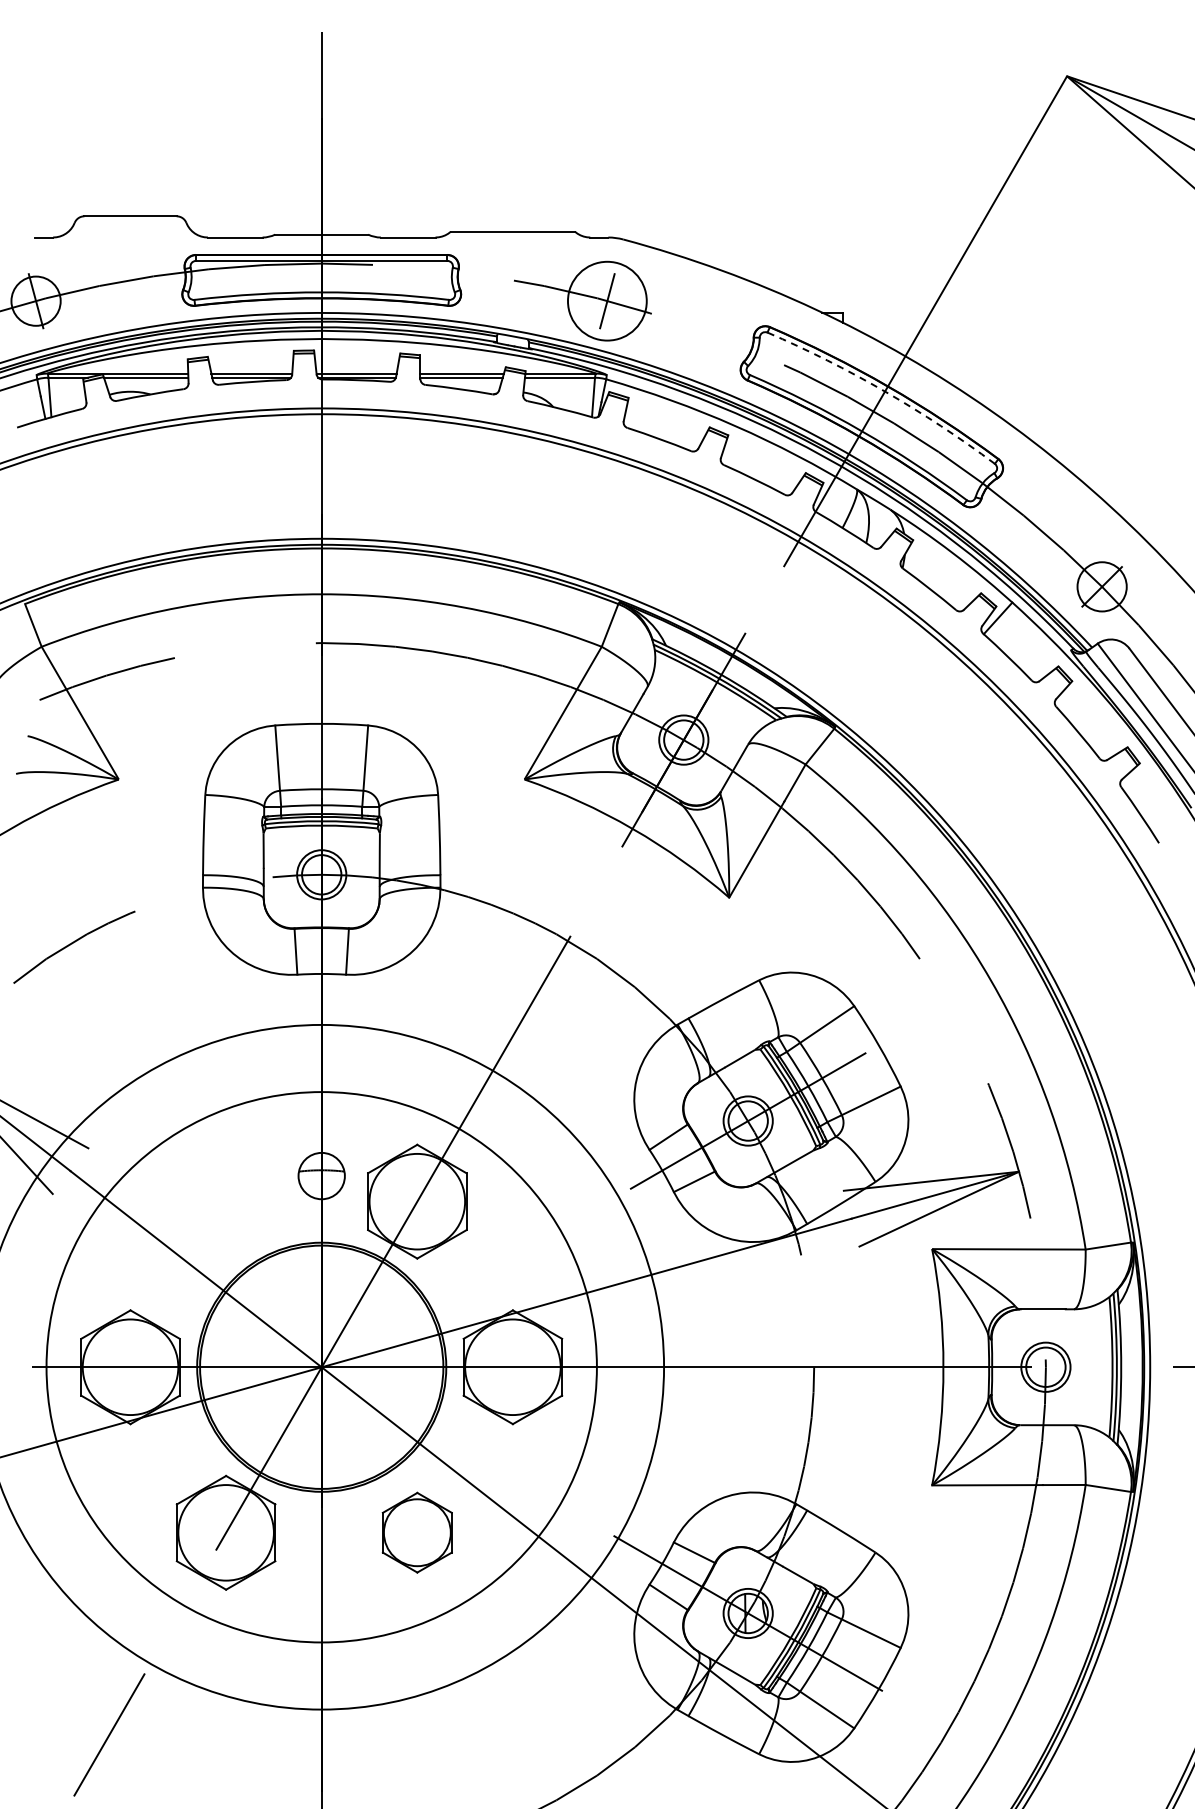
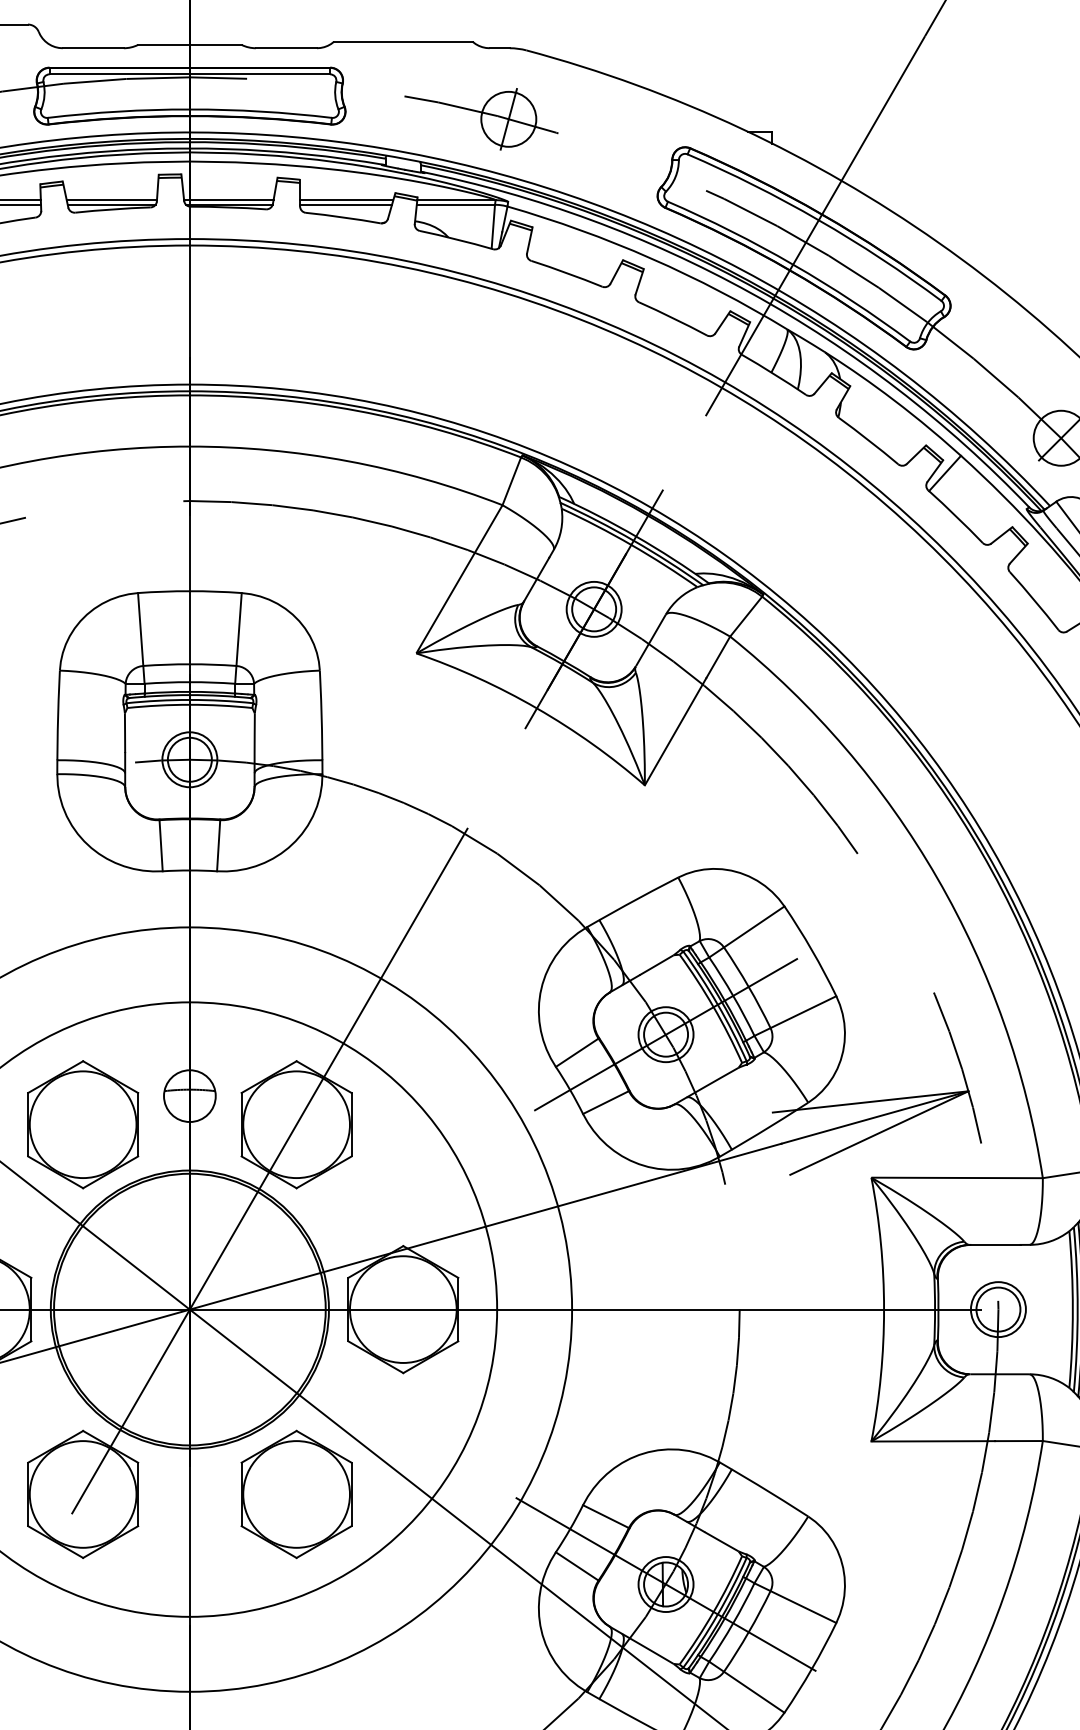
circle: (607, 300) -> (508, 118), size x0.62
arc: (885, 391) -> (819, 220), dashed -> solid
part: (225, 1201) -> (82, 1124), added
part: (417, 1532) -> (296, 1494), size x1.43

